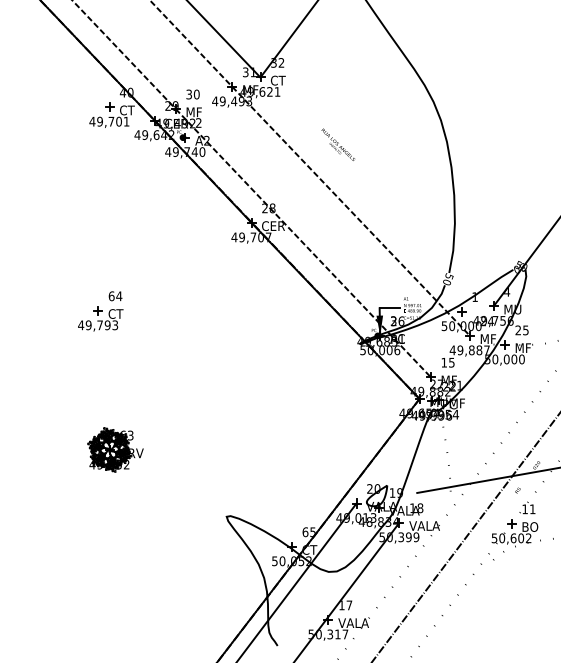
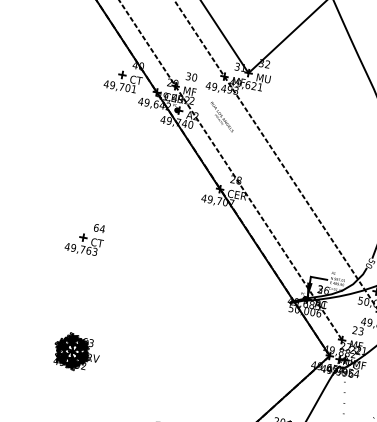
text: (279, 80) -> (263, 78), CT -> MU
text: (337, 144) -> (221, 116), moved
text: (107, 325) -> (88, 250), 49,793 -> 49,763
text: (447, 362) -> (357, 330), 15 -> 23

